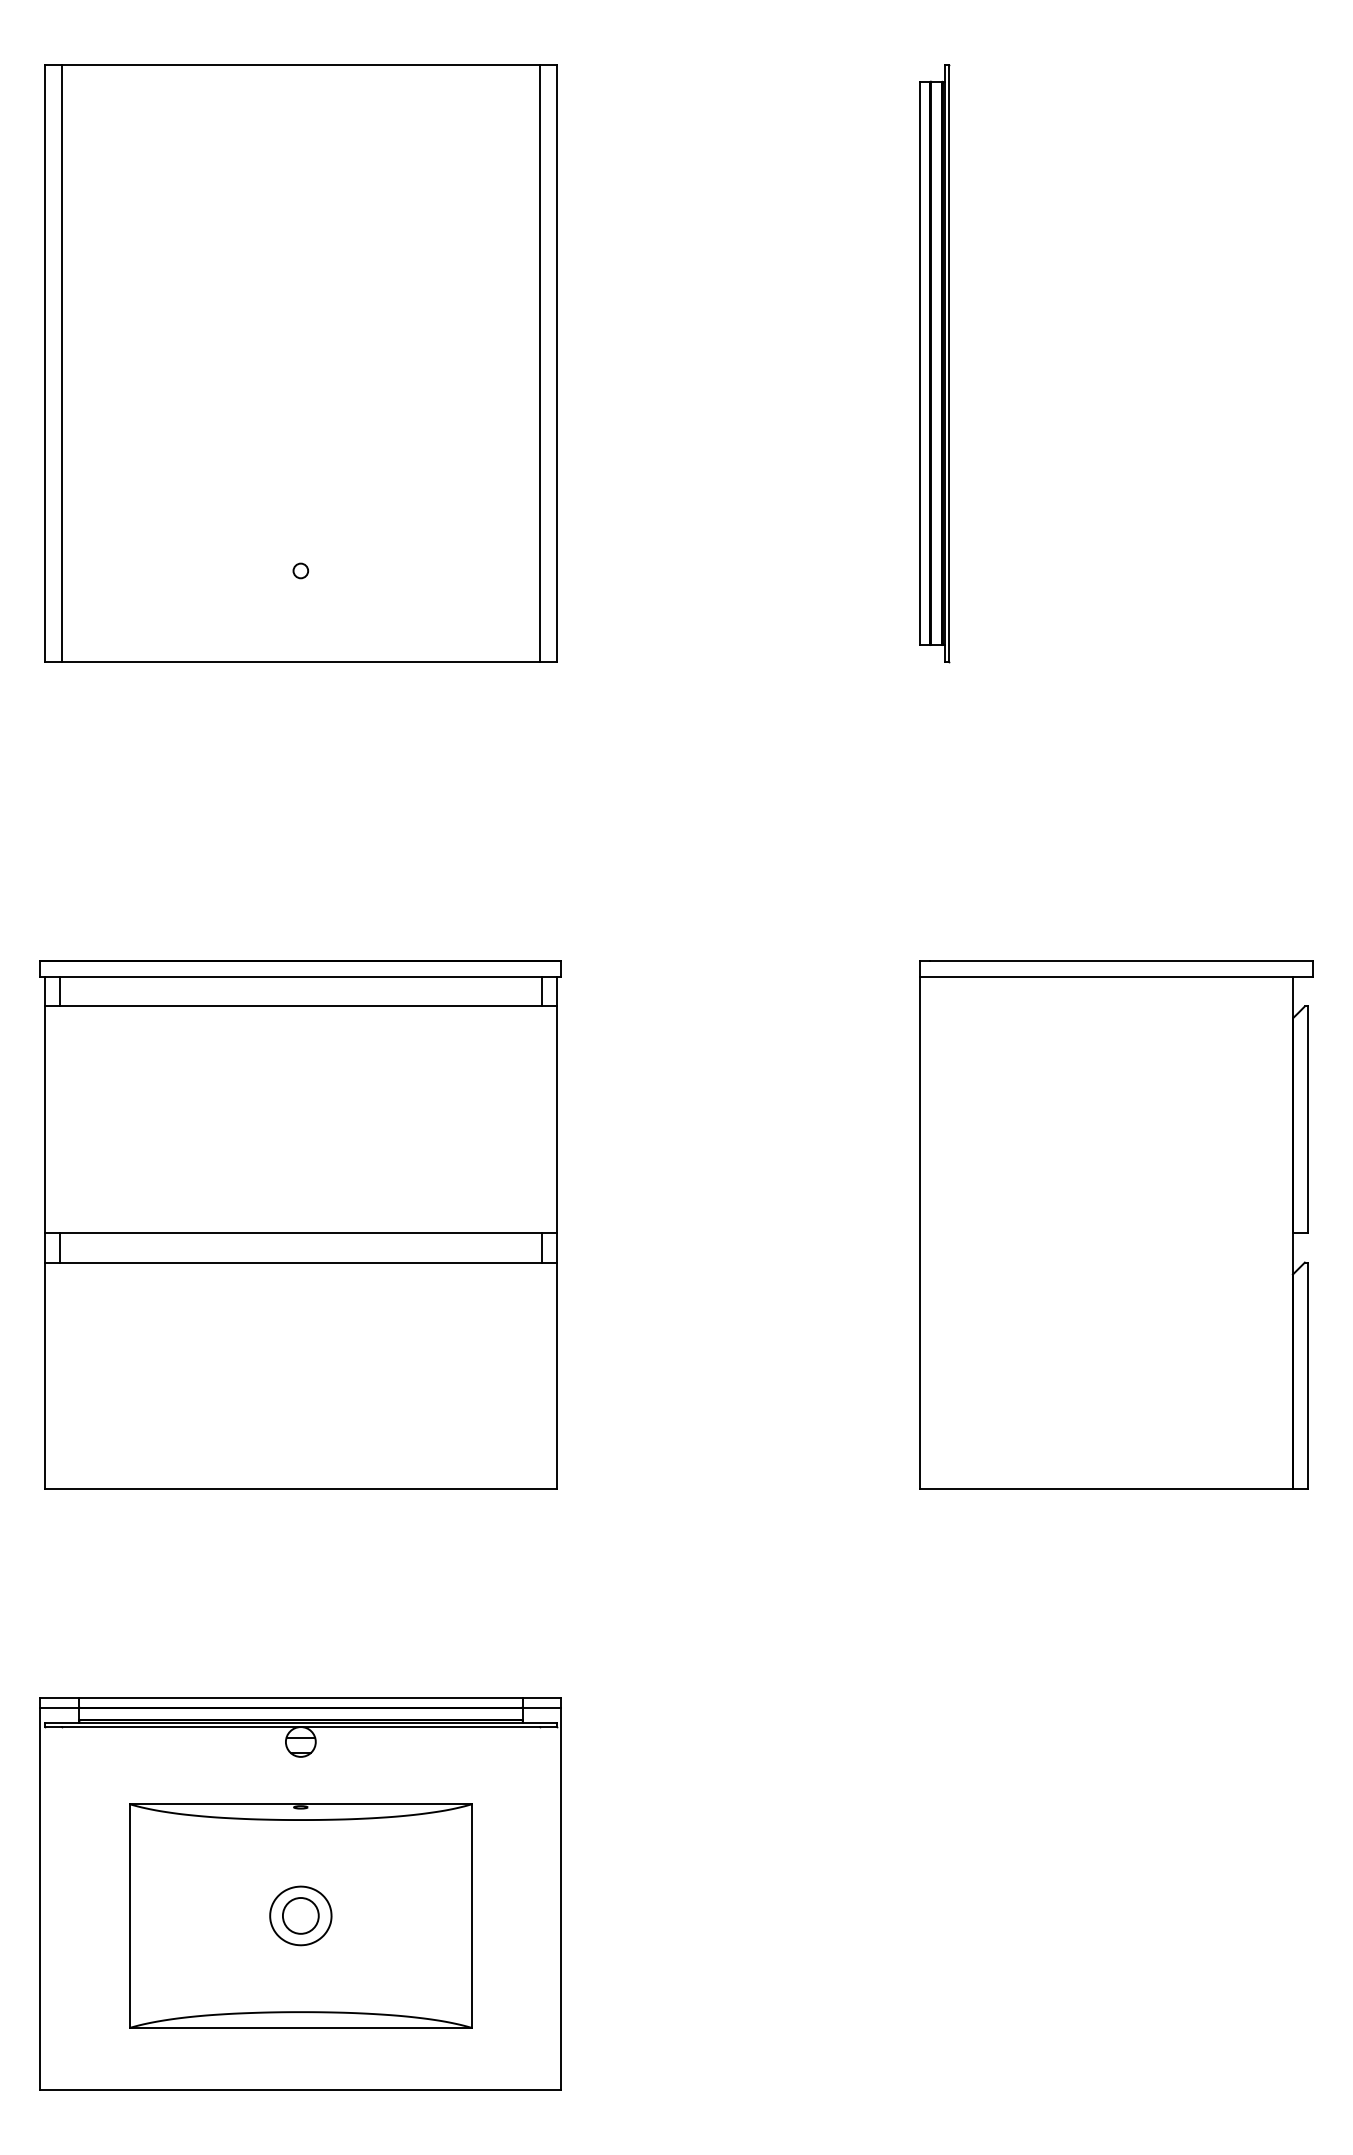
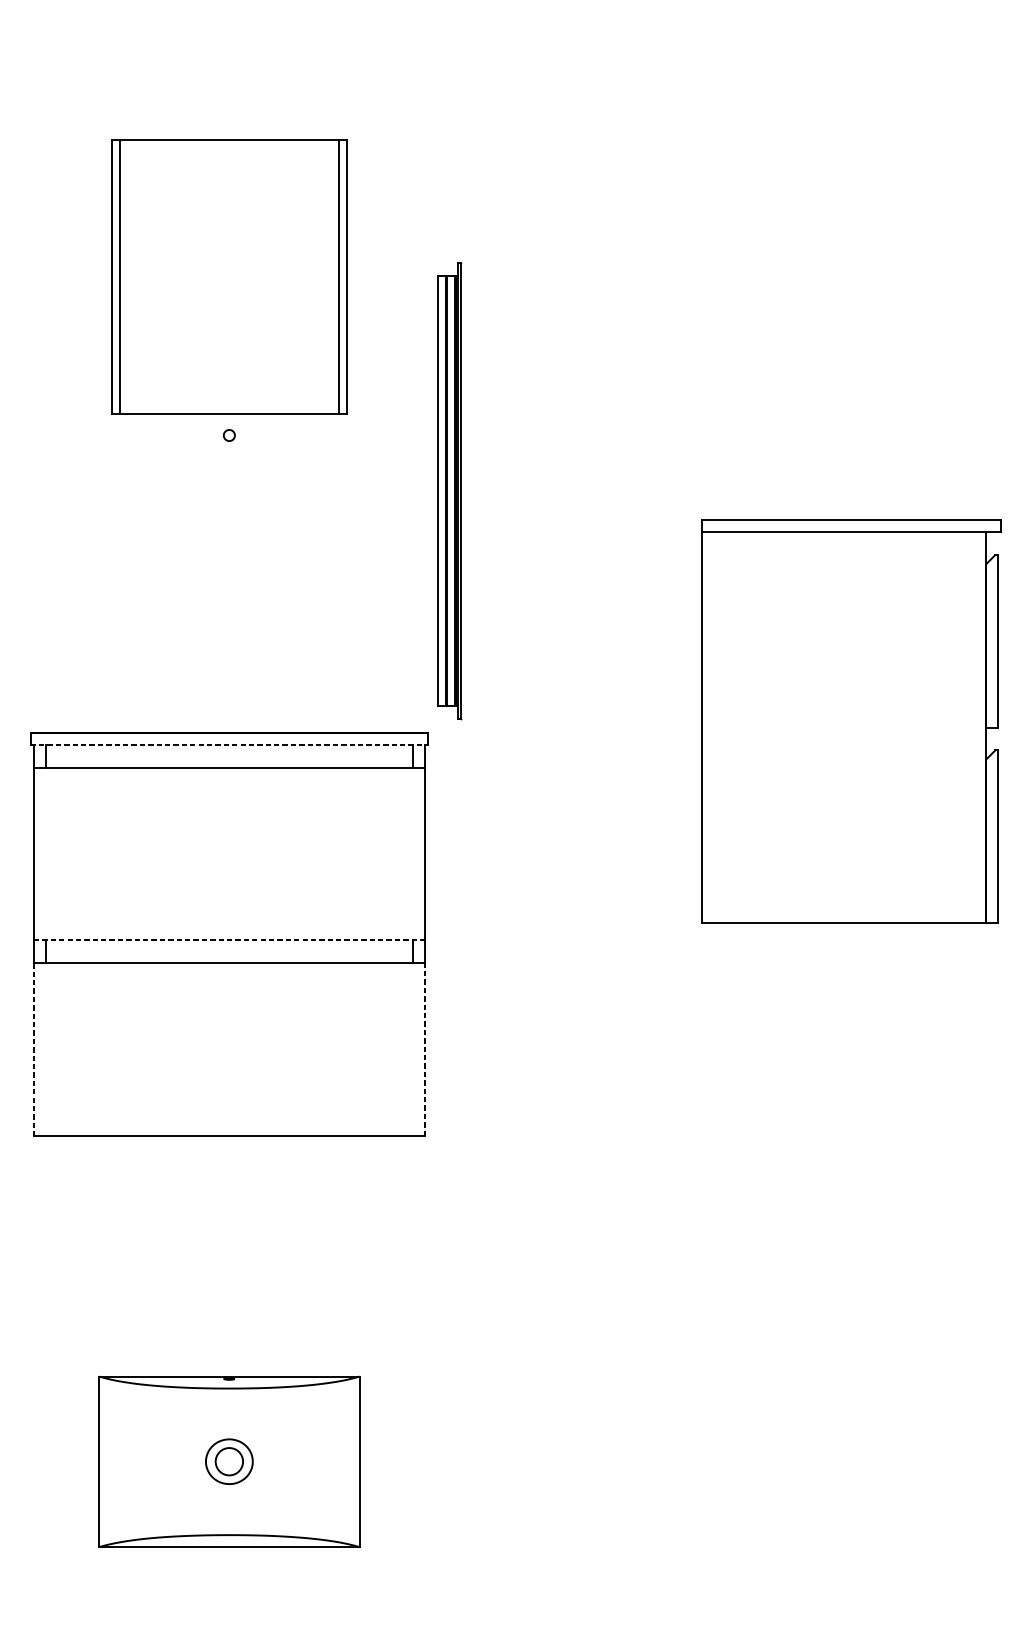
part: (300, 363) -> (229, 277), size x0.6
part: (934, 363) -> (449, 490), moved
line: (301, 976) -> (229, 744), solid -> dashed
part: (1116, 1224) -> (851, 721), moved
line: (301, 1232) -> (229, 940), solid -> dashed
line: (557, 1375) -> (425, 1049), solid -> dashed
line: (44, 1376) -> (33, 1050), solid -> dashed
part: (300, 1893) -> (229, 1444), removed

